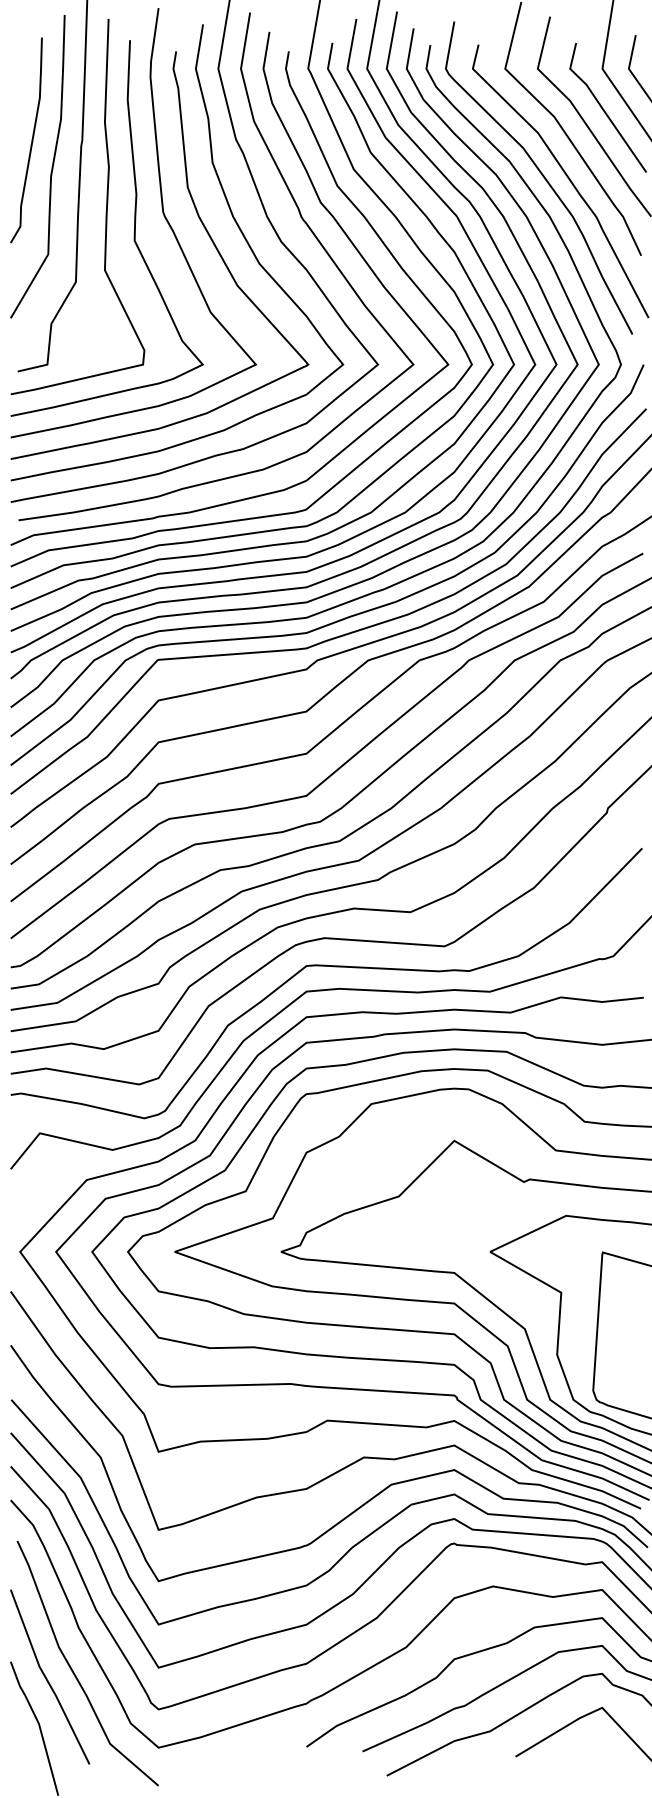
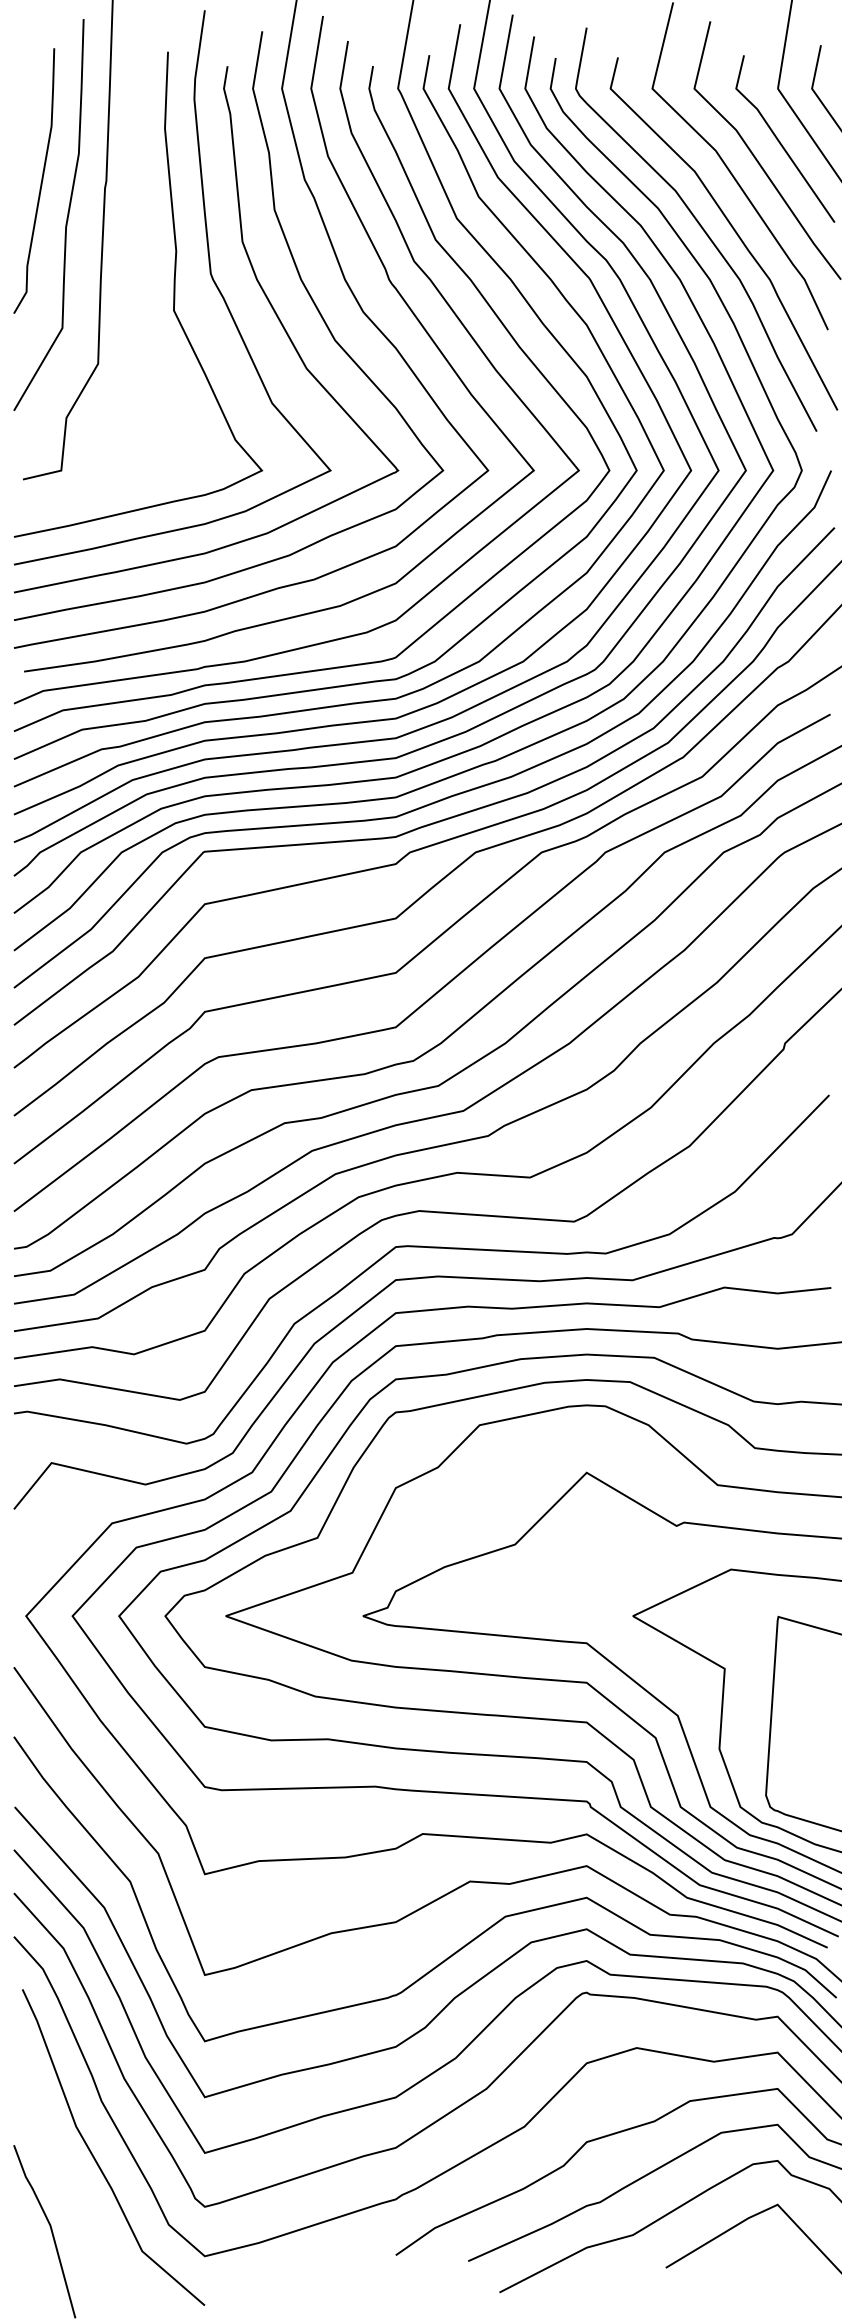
curve: (105, 211) -> (136, 272), removed
line: (47, 1678) -> (61, 2166), removed

